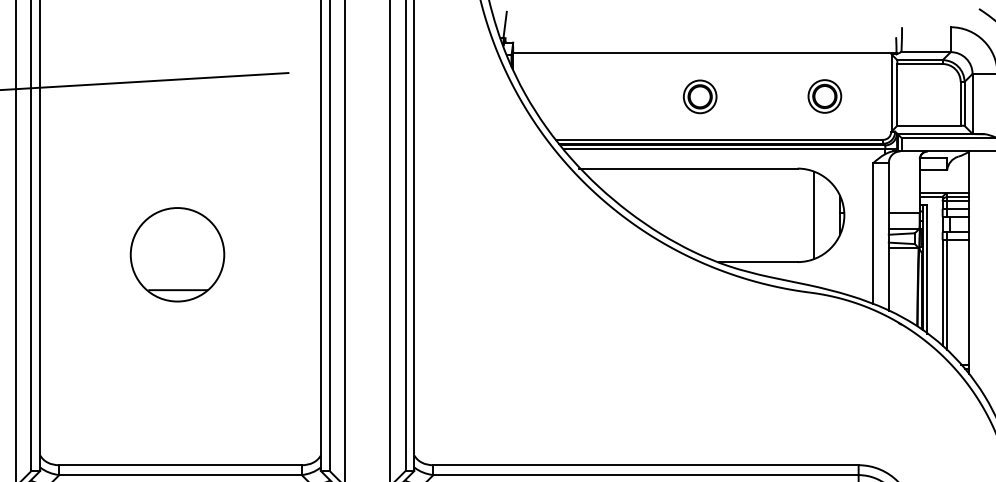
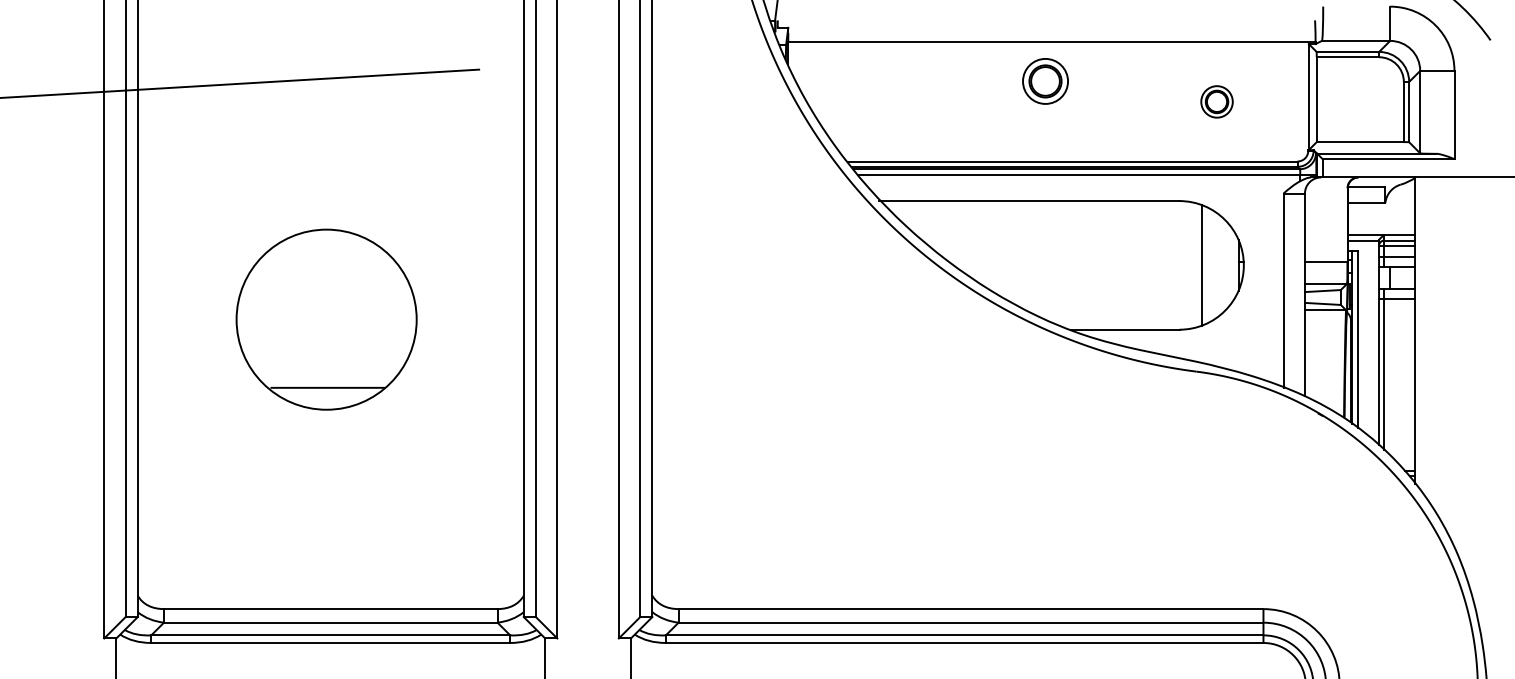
part: (700, 96) -> (1045, 81), moved
part: (824, 96) -> (1216, 101), size x0.7
part: (177, 254) -> (326, 319), size x1.4

